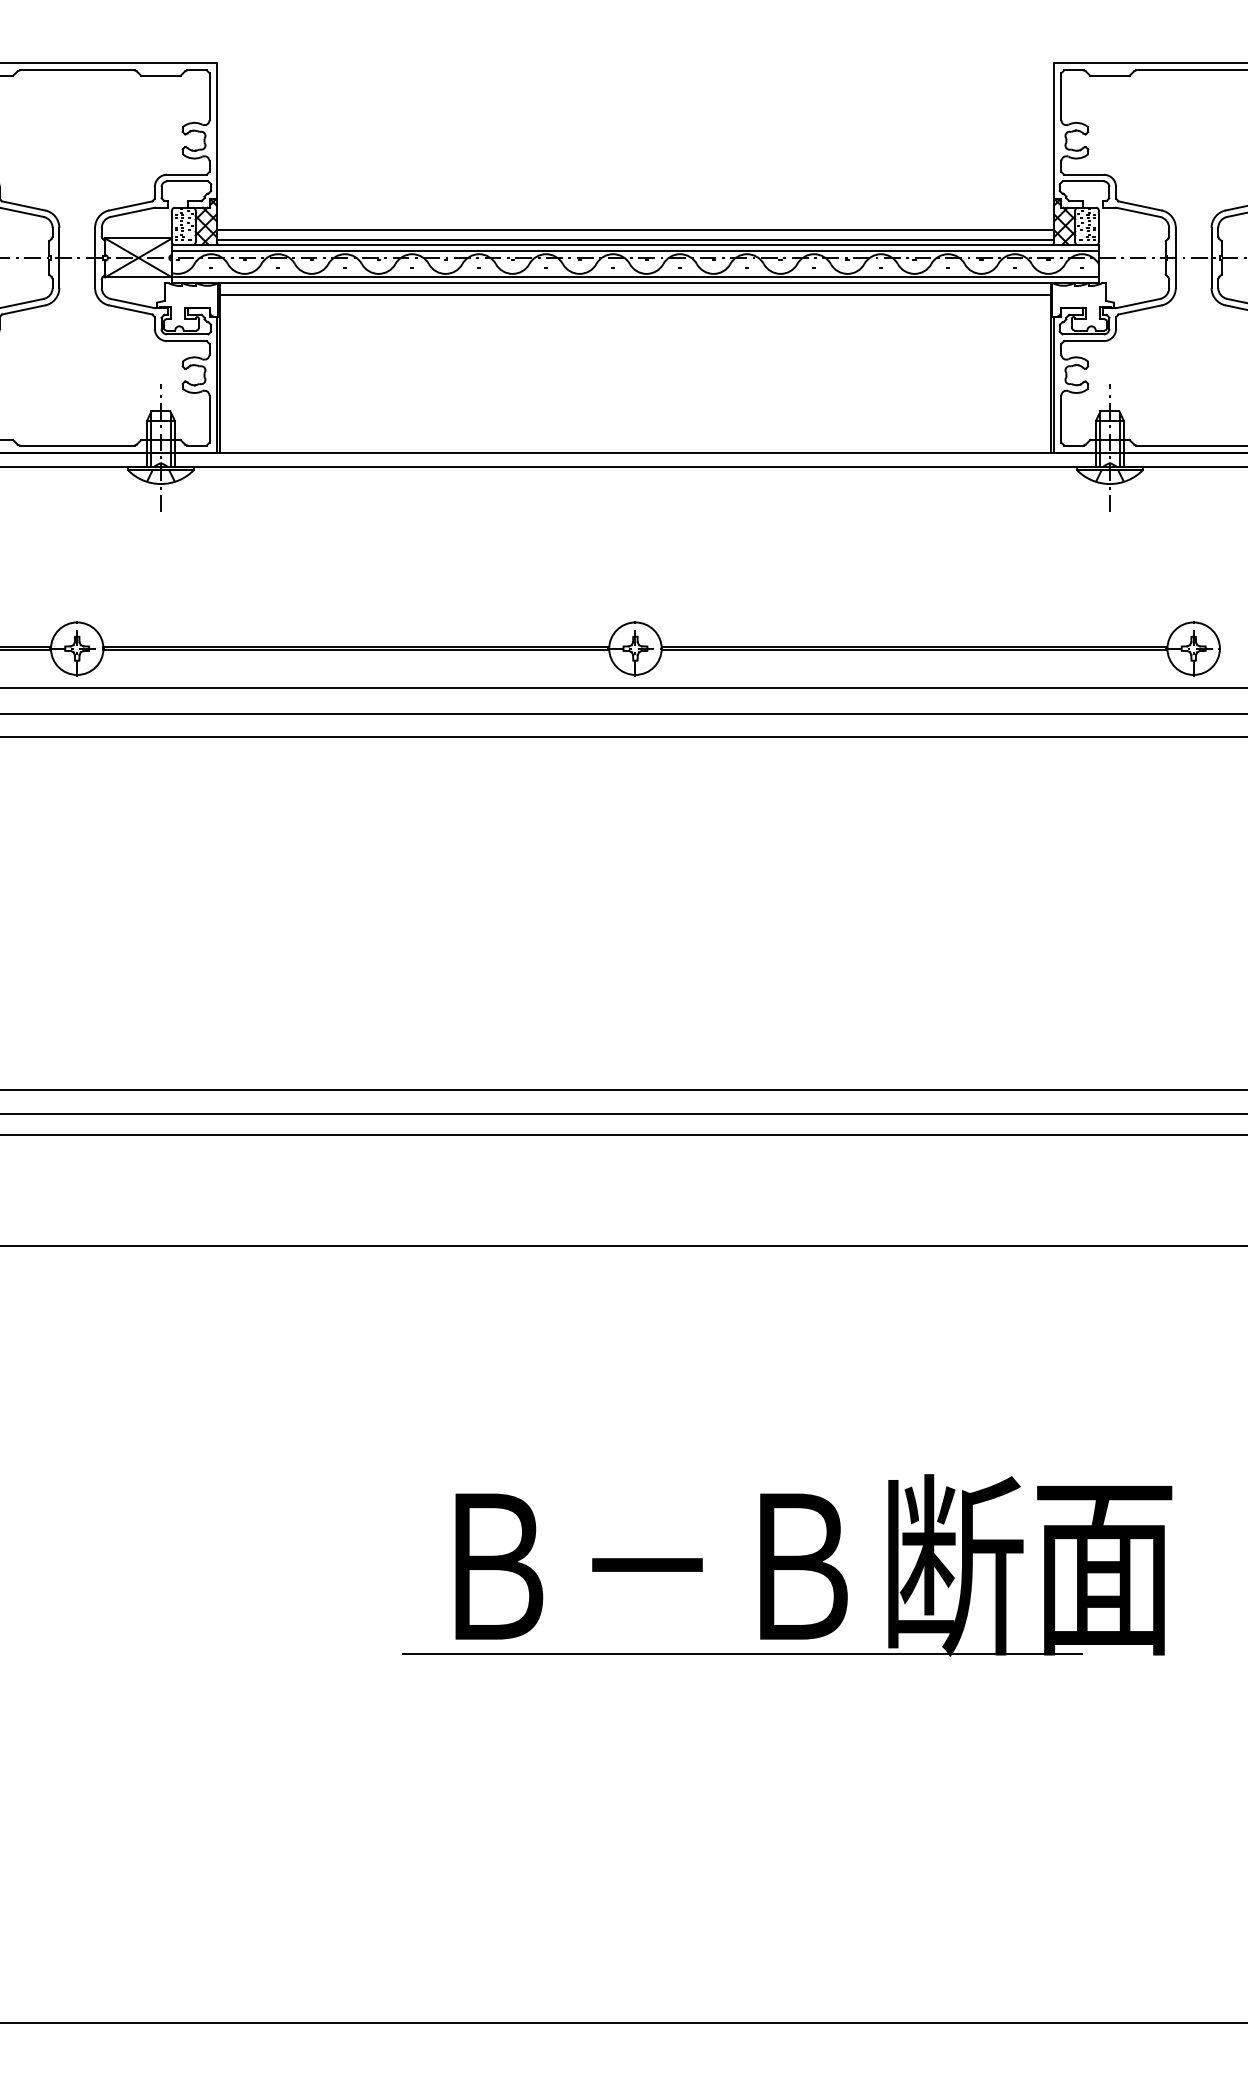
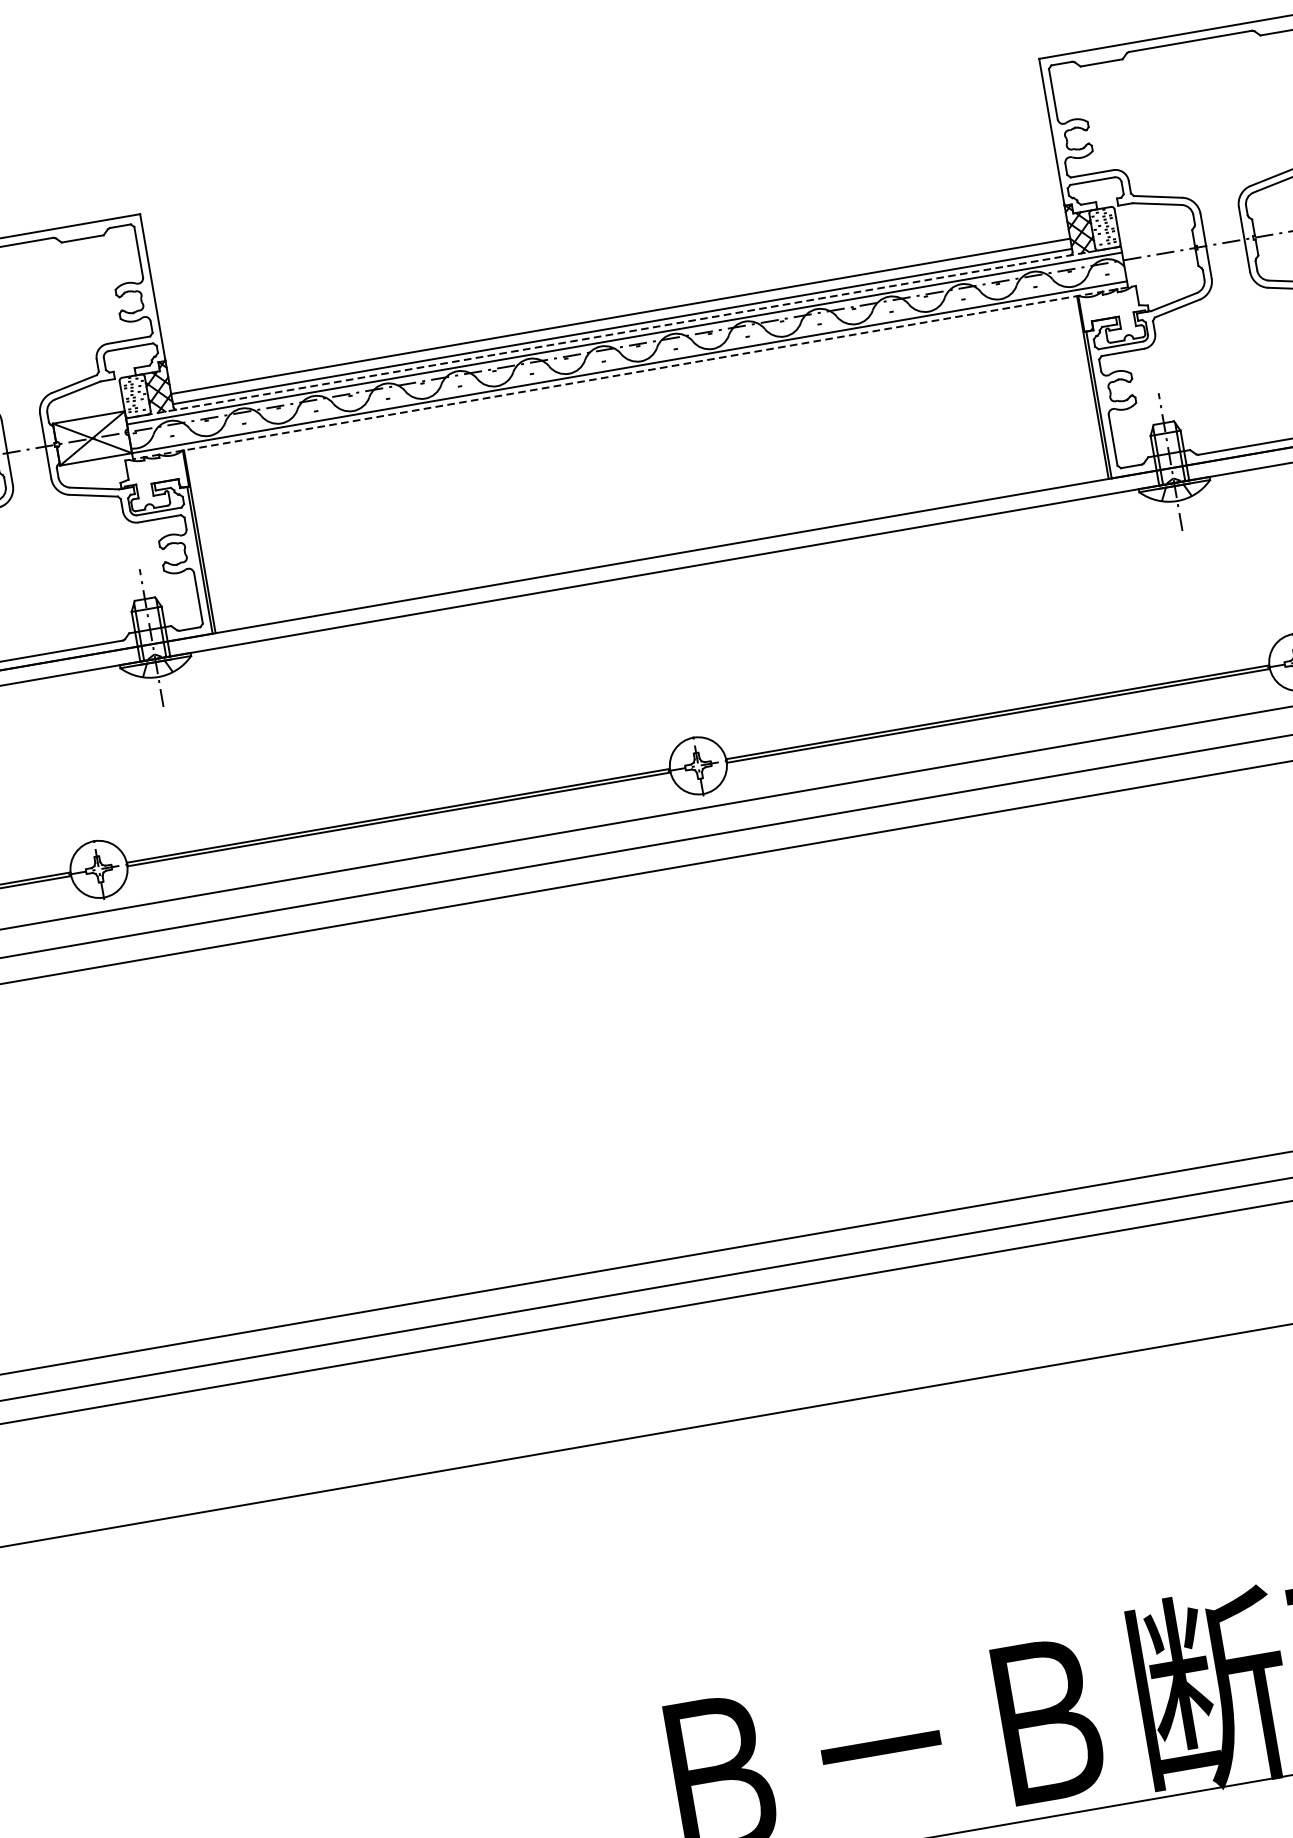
line: (634, 245) -> (622, 333), solid -> dashed
line: (634, 283) -> (629, 373), solid -> dashed
line: (635, 294) -> (632, 385), removed

